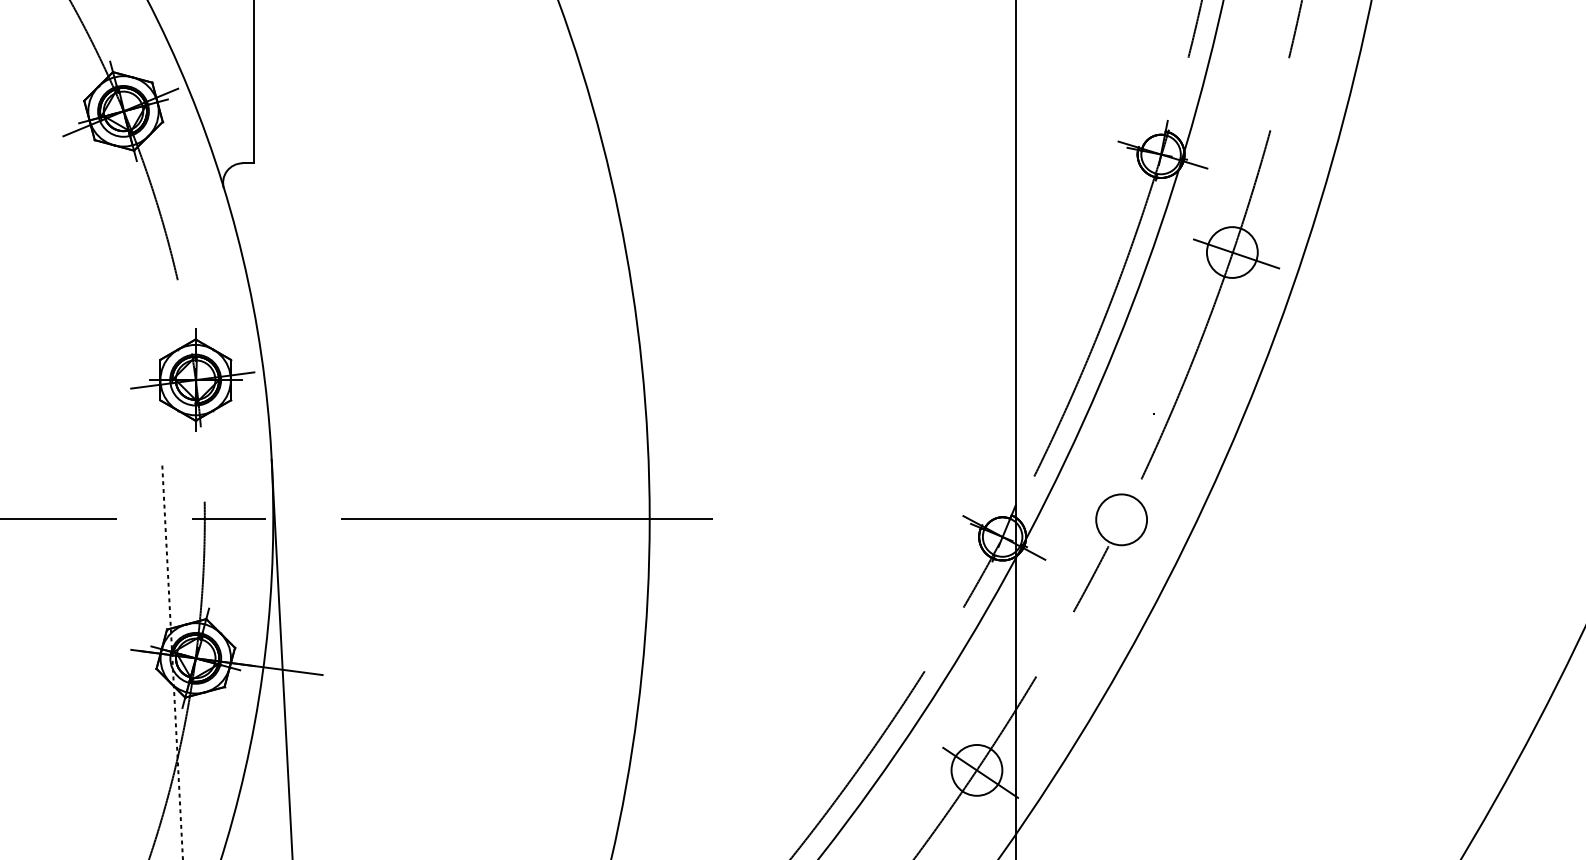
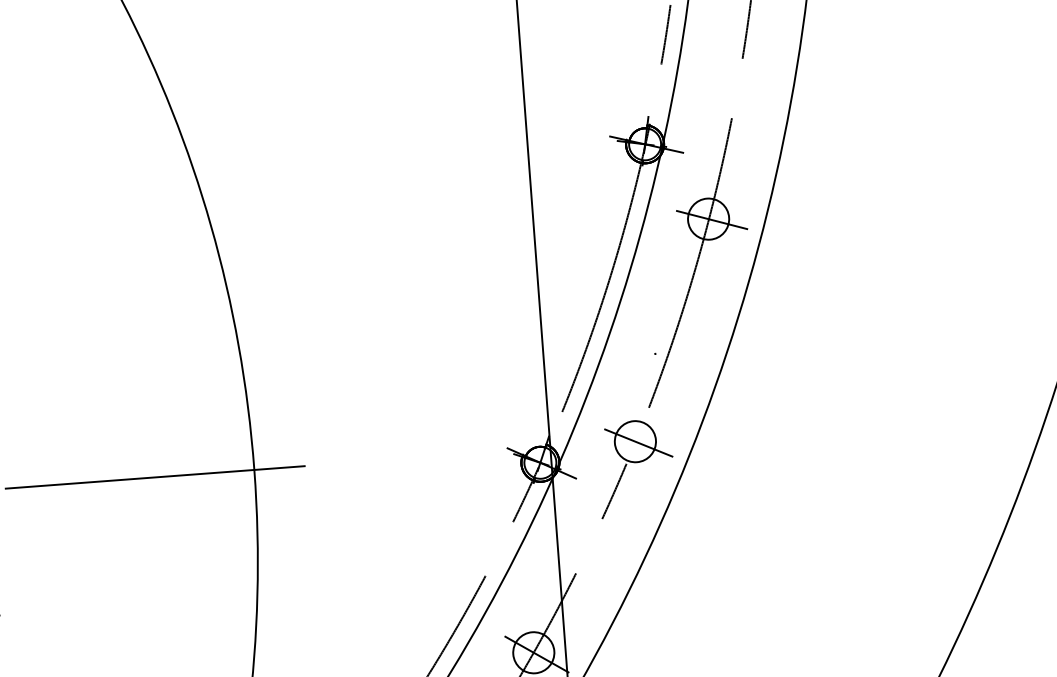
line: (1125, 521) -> (638, 442), added

